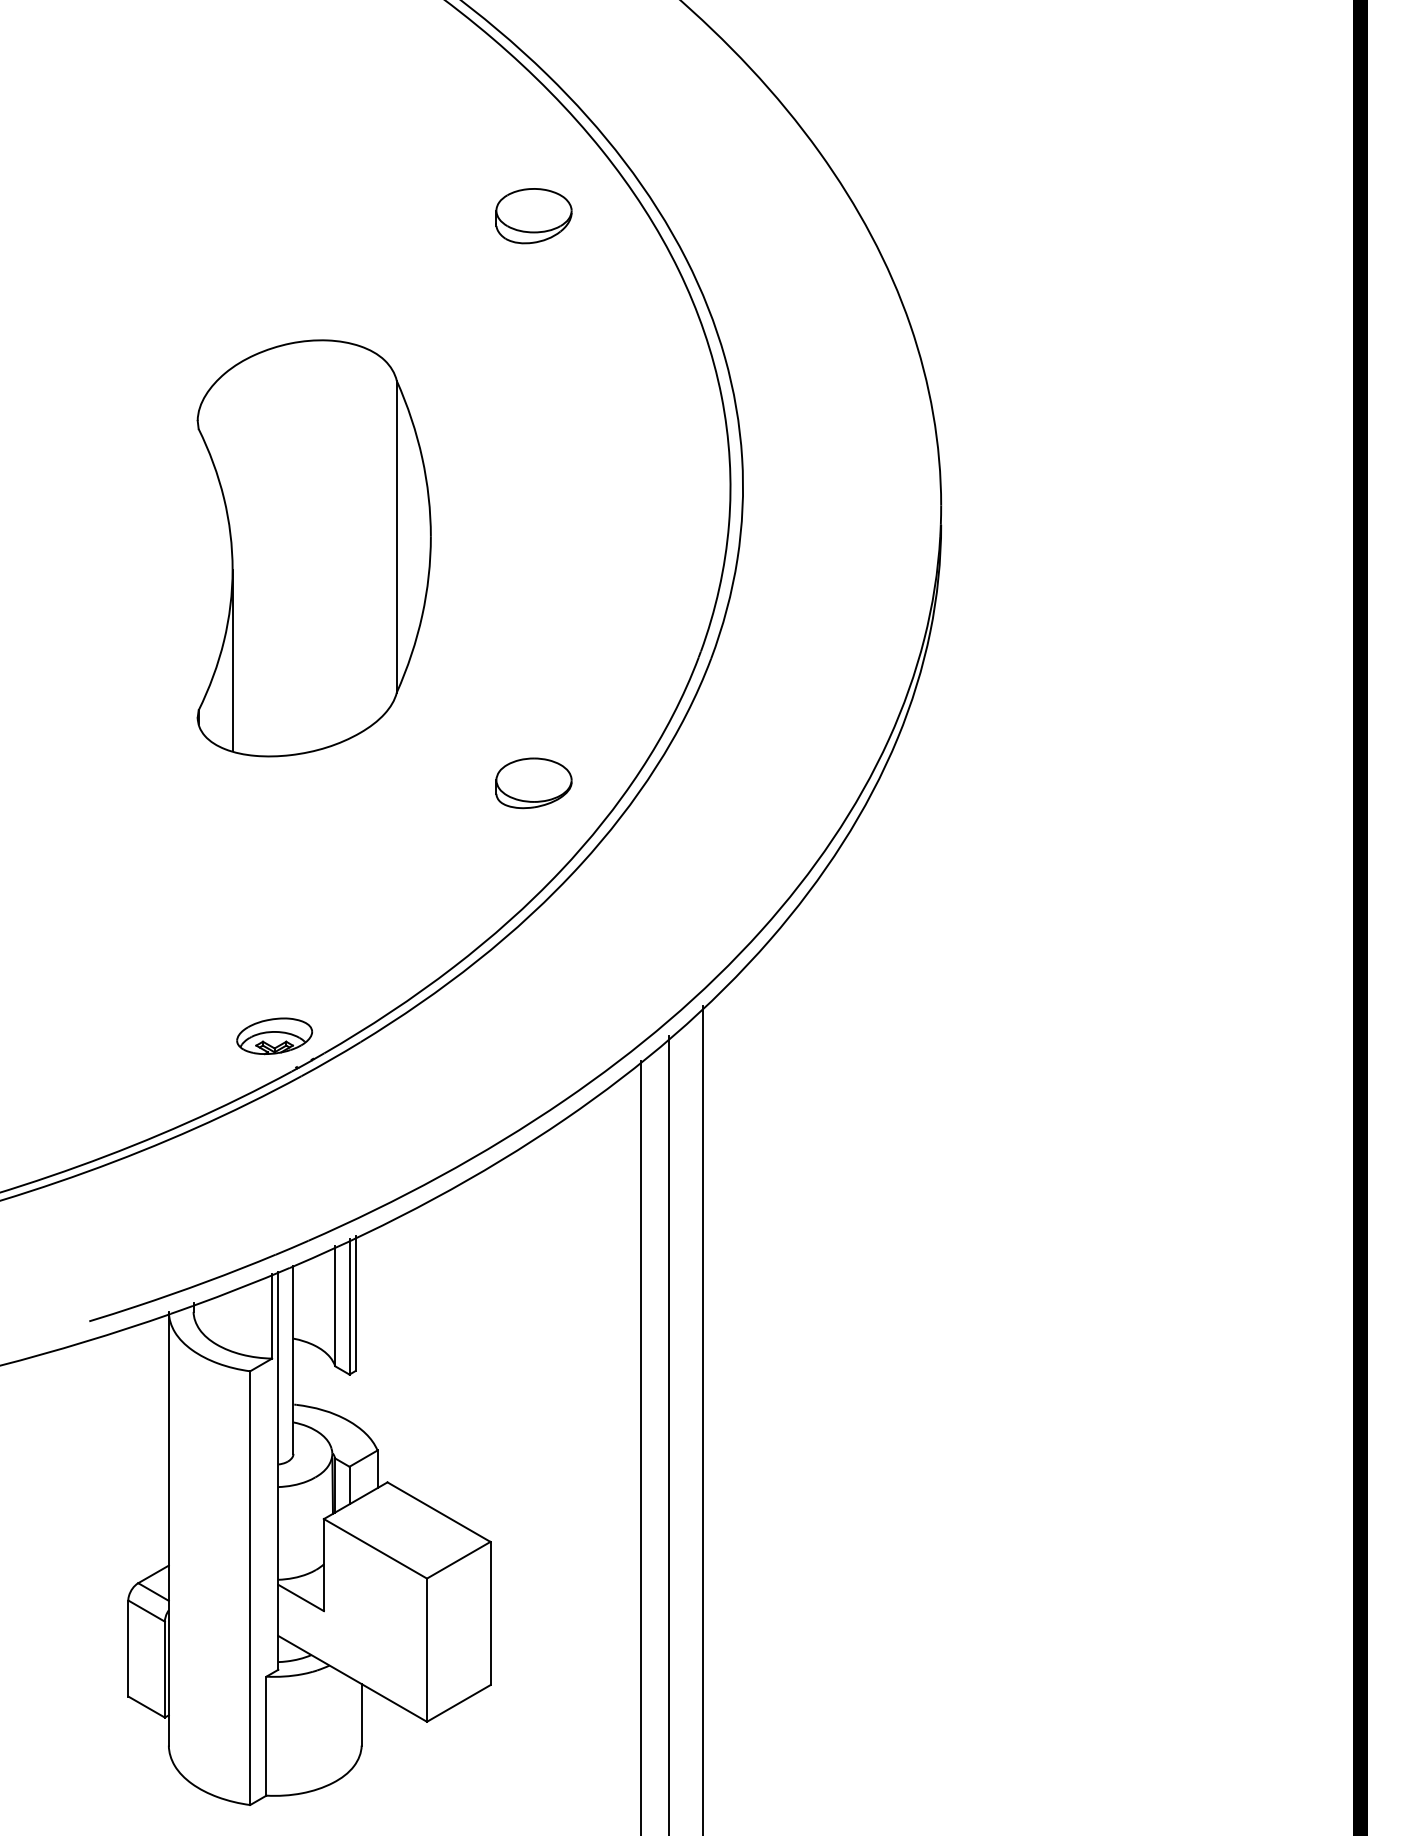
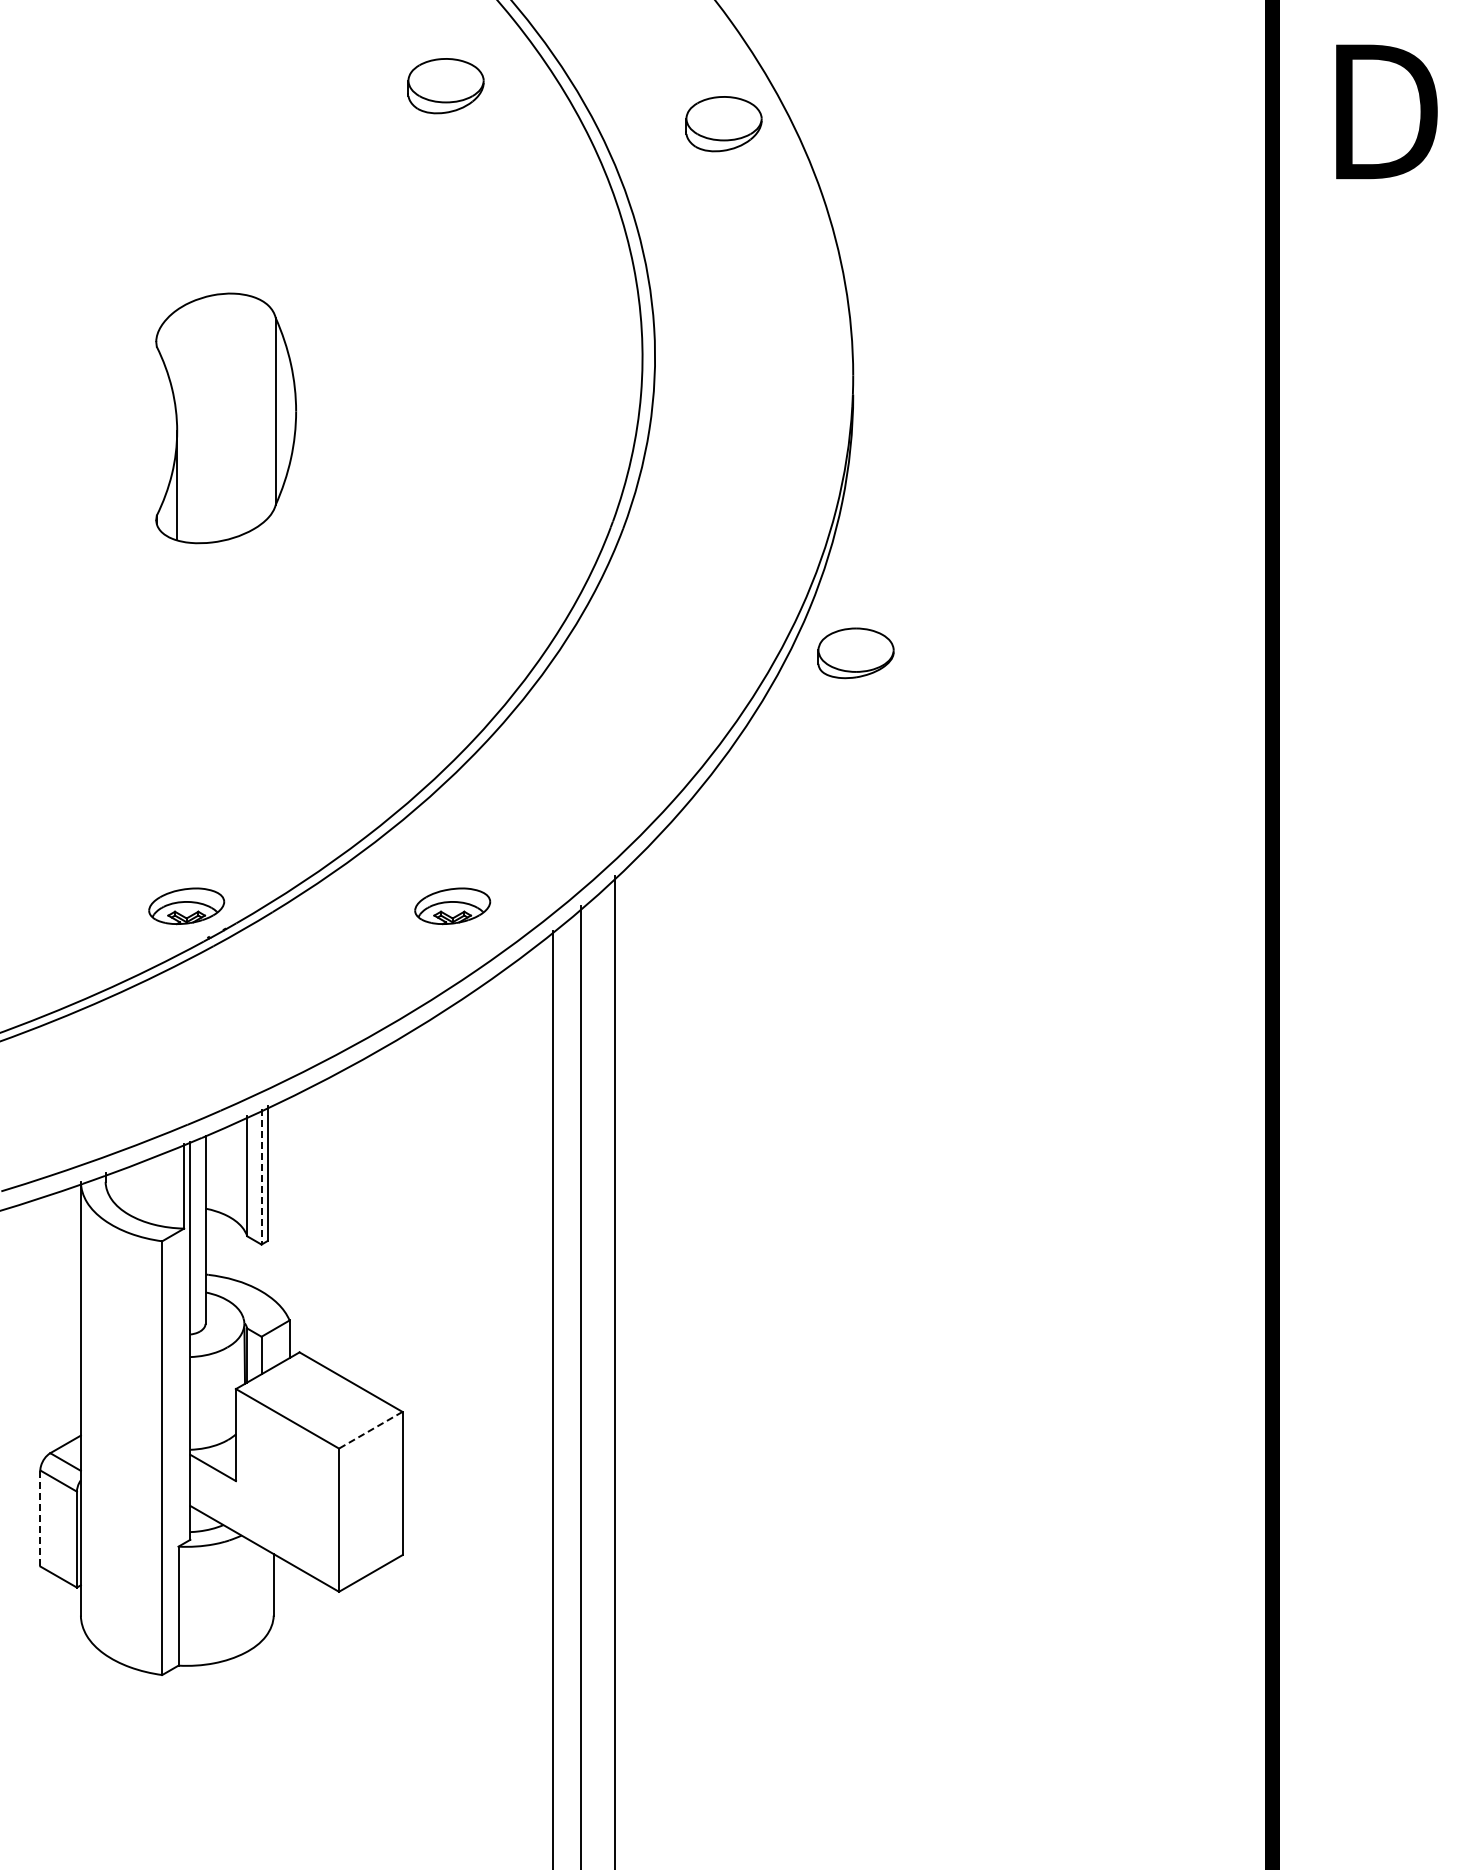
part: (811, 254) -> (723, 124), added
part: (313, 548) -> (225, 418), size x0.6
part: (533, 783) -> (855, 653), moved
part: (540, 1036) -> (452, 906), added
line: (349, 1306) -> (261, 1176), solid -> dashed
line: (458, 1560) -> (370, 1430), solid -> dashed
line: (128, 1649) -> (40, 1519), solid -> dashed

